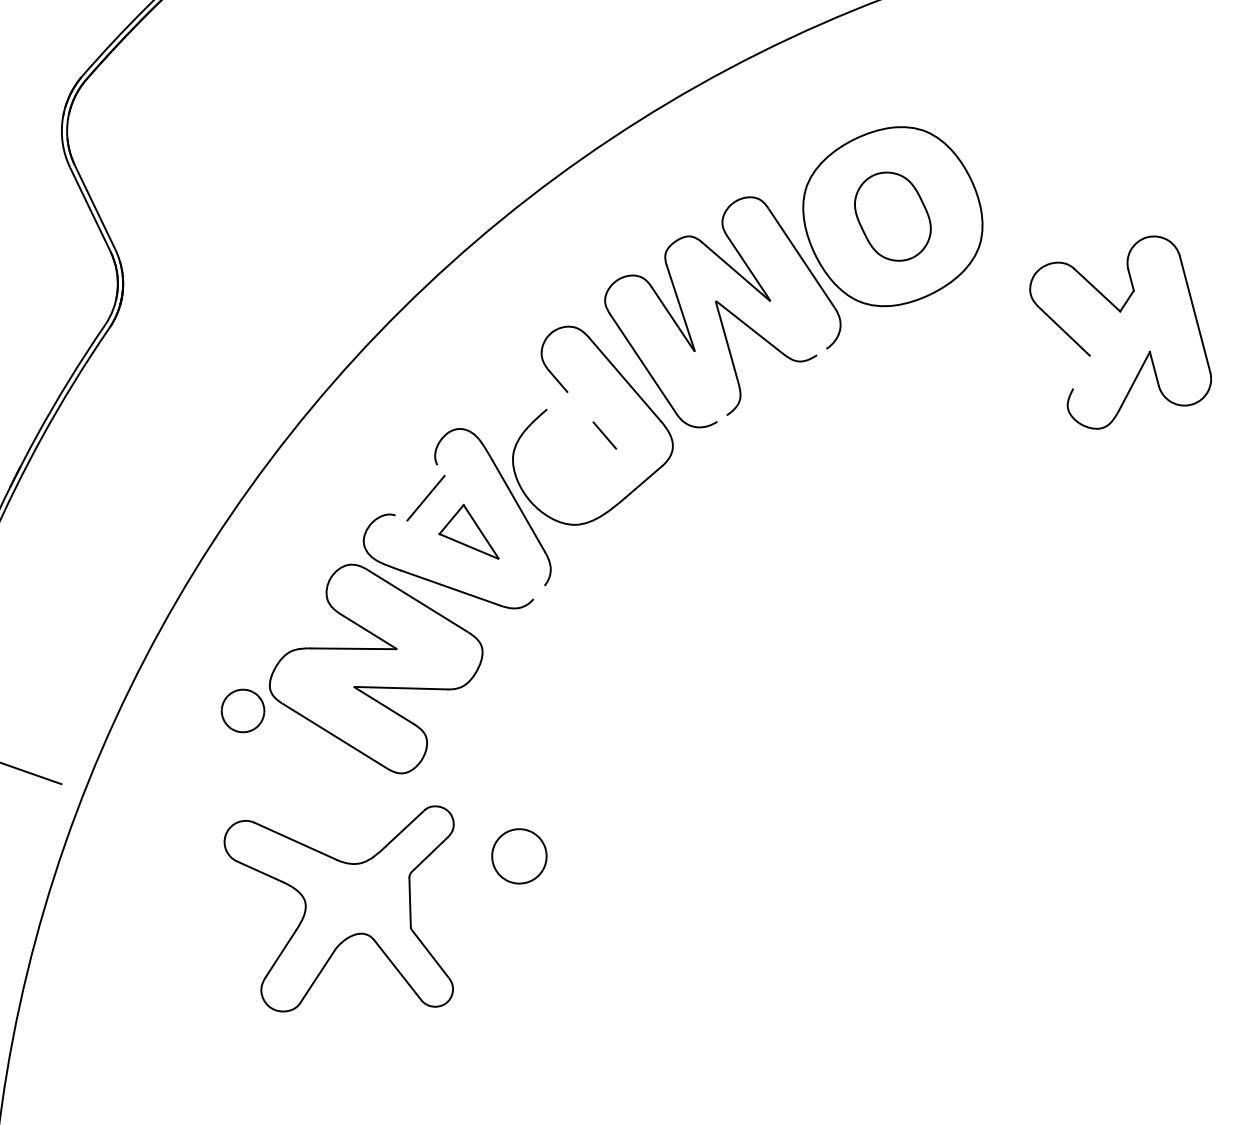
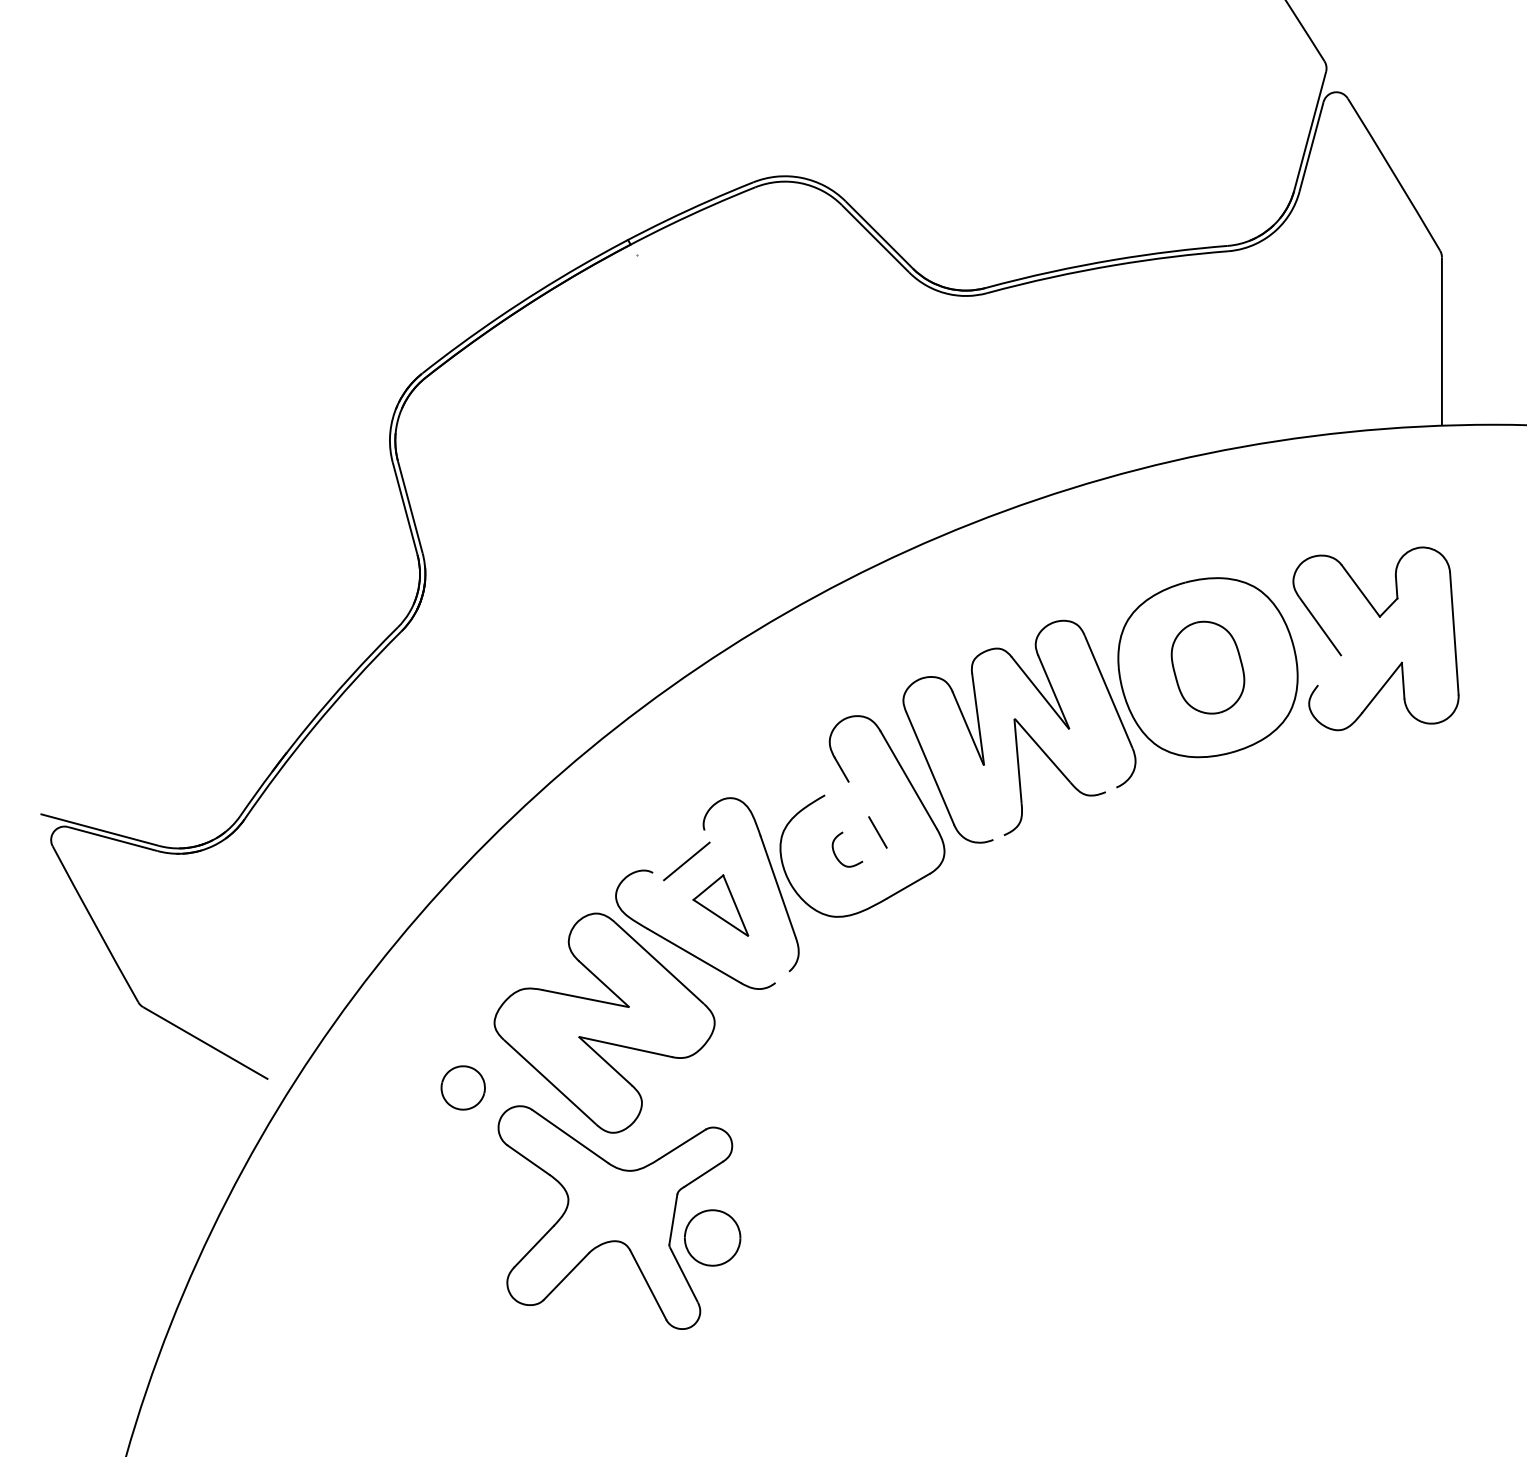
part: (1120, 312) -> (1379, 617), moved
curve: (569, 465) -> (836, 855), added
part: (242, 710) -> (462, 1087), moved
part: (353, 911) -> (615, 1217), moved

